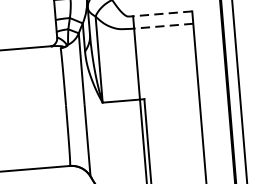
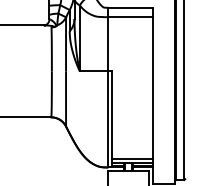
line: (162, 13) -> (130, 7), dashed -> solid
line: (163, 26) -> (130, 17), dashed -> solid

